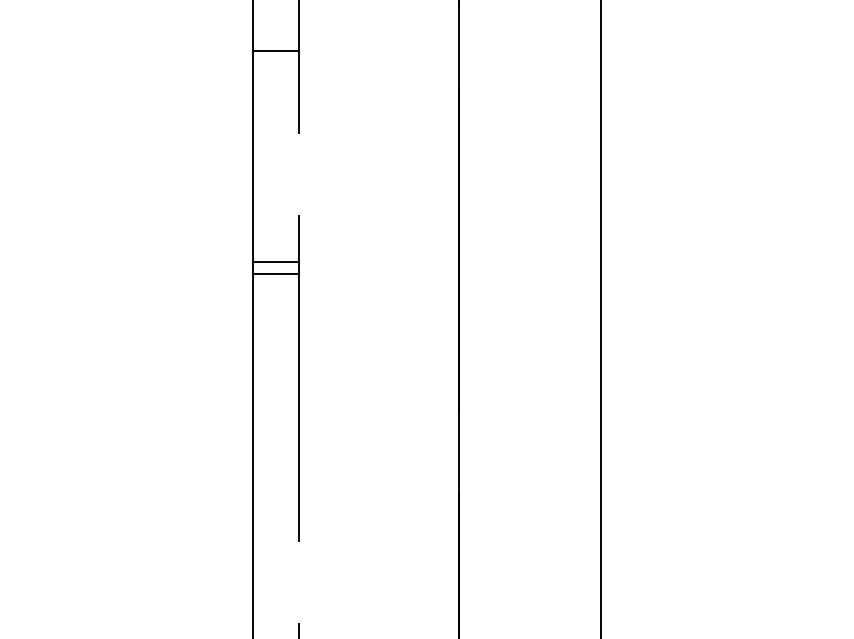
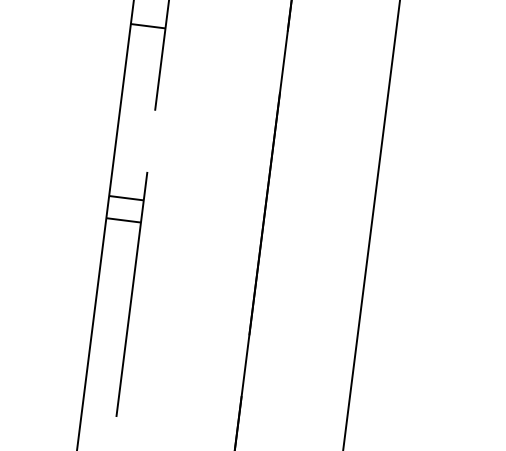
line: (275, 50) -> (148, 26), moved
line: (275, 261) -> (123, 220), moved
line: (275, 274) -> (126, 198), moved

